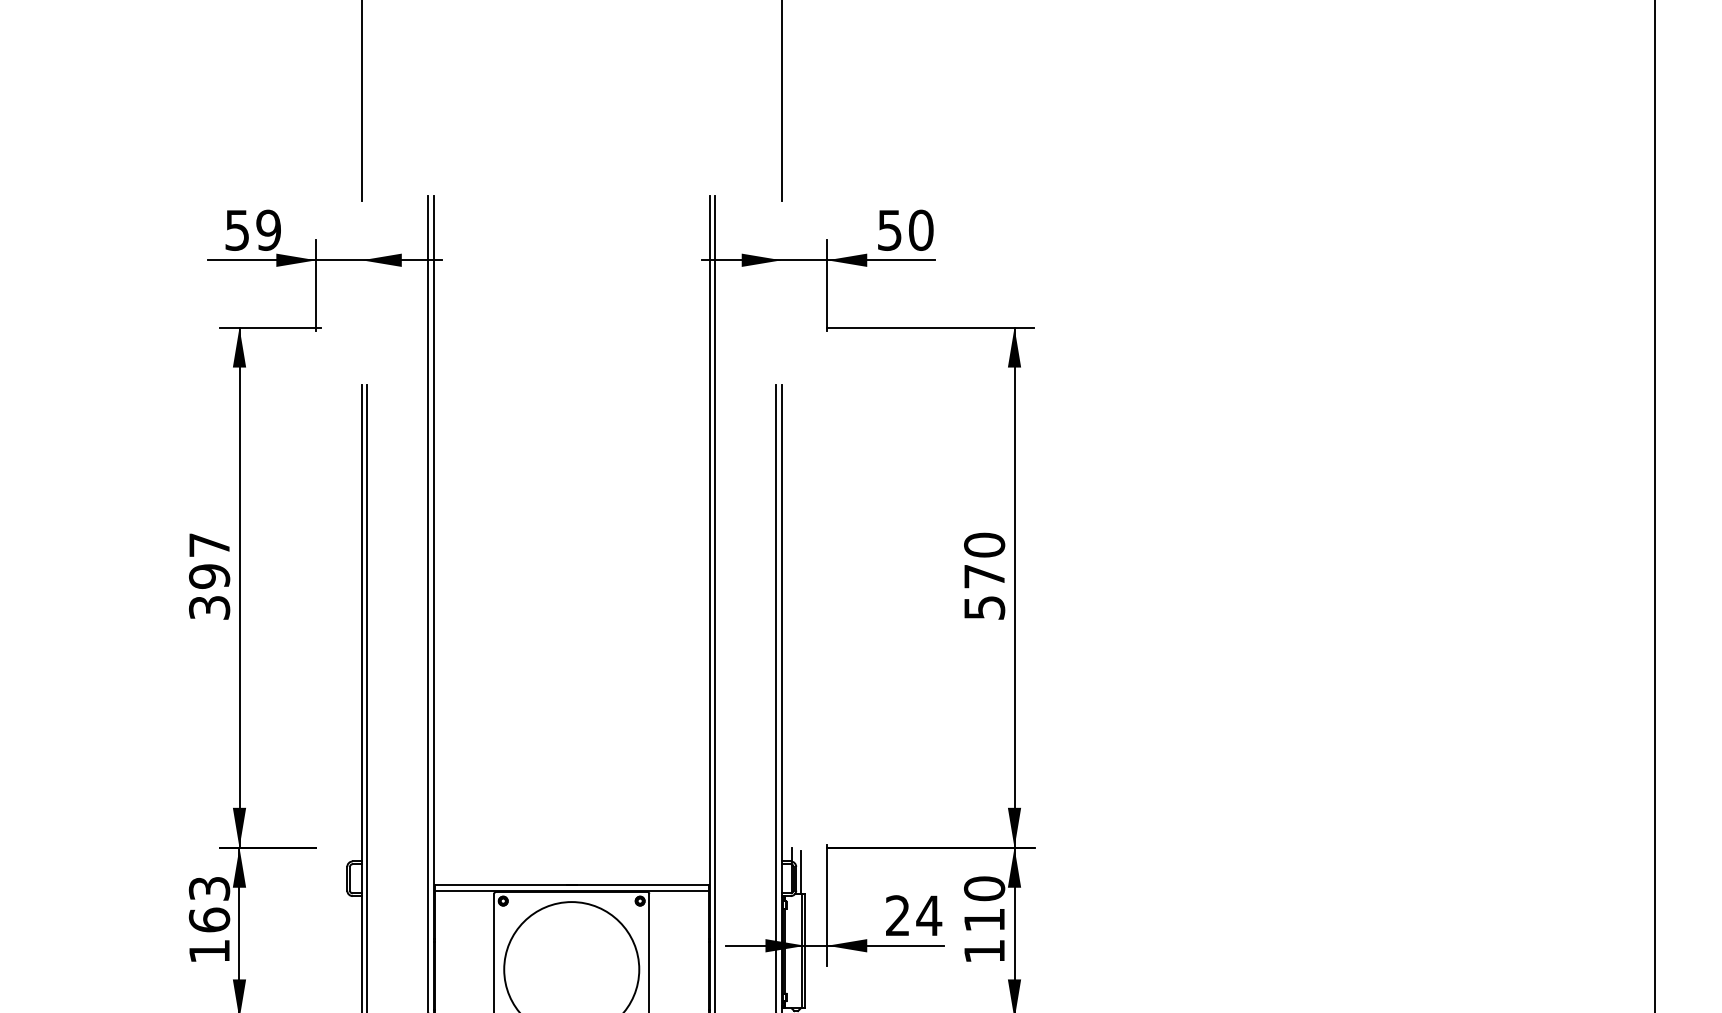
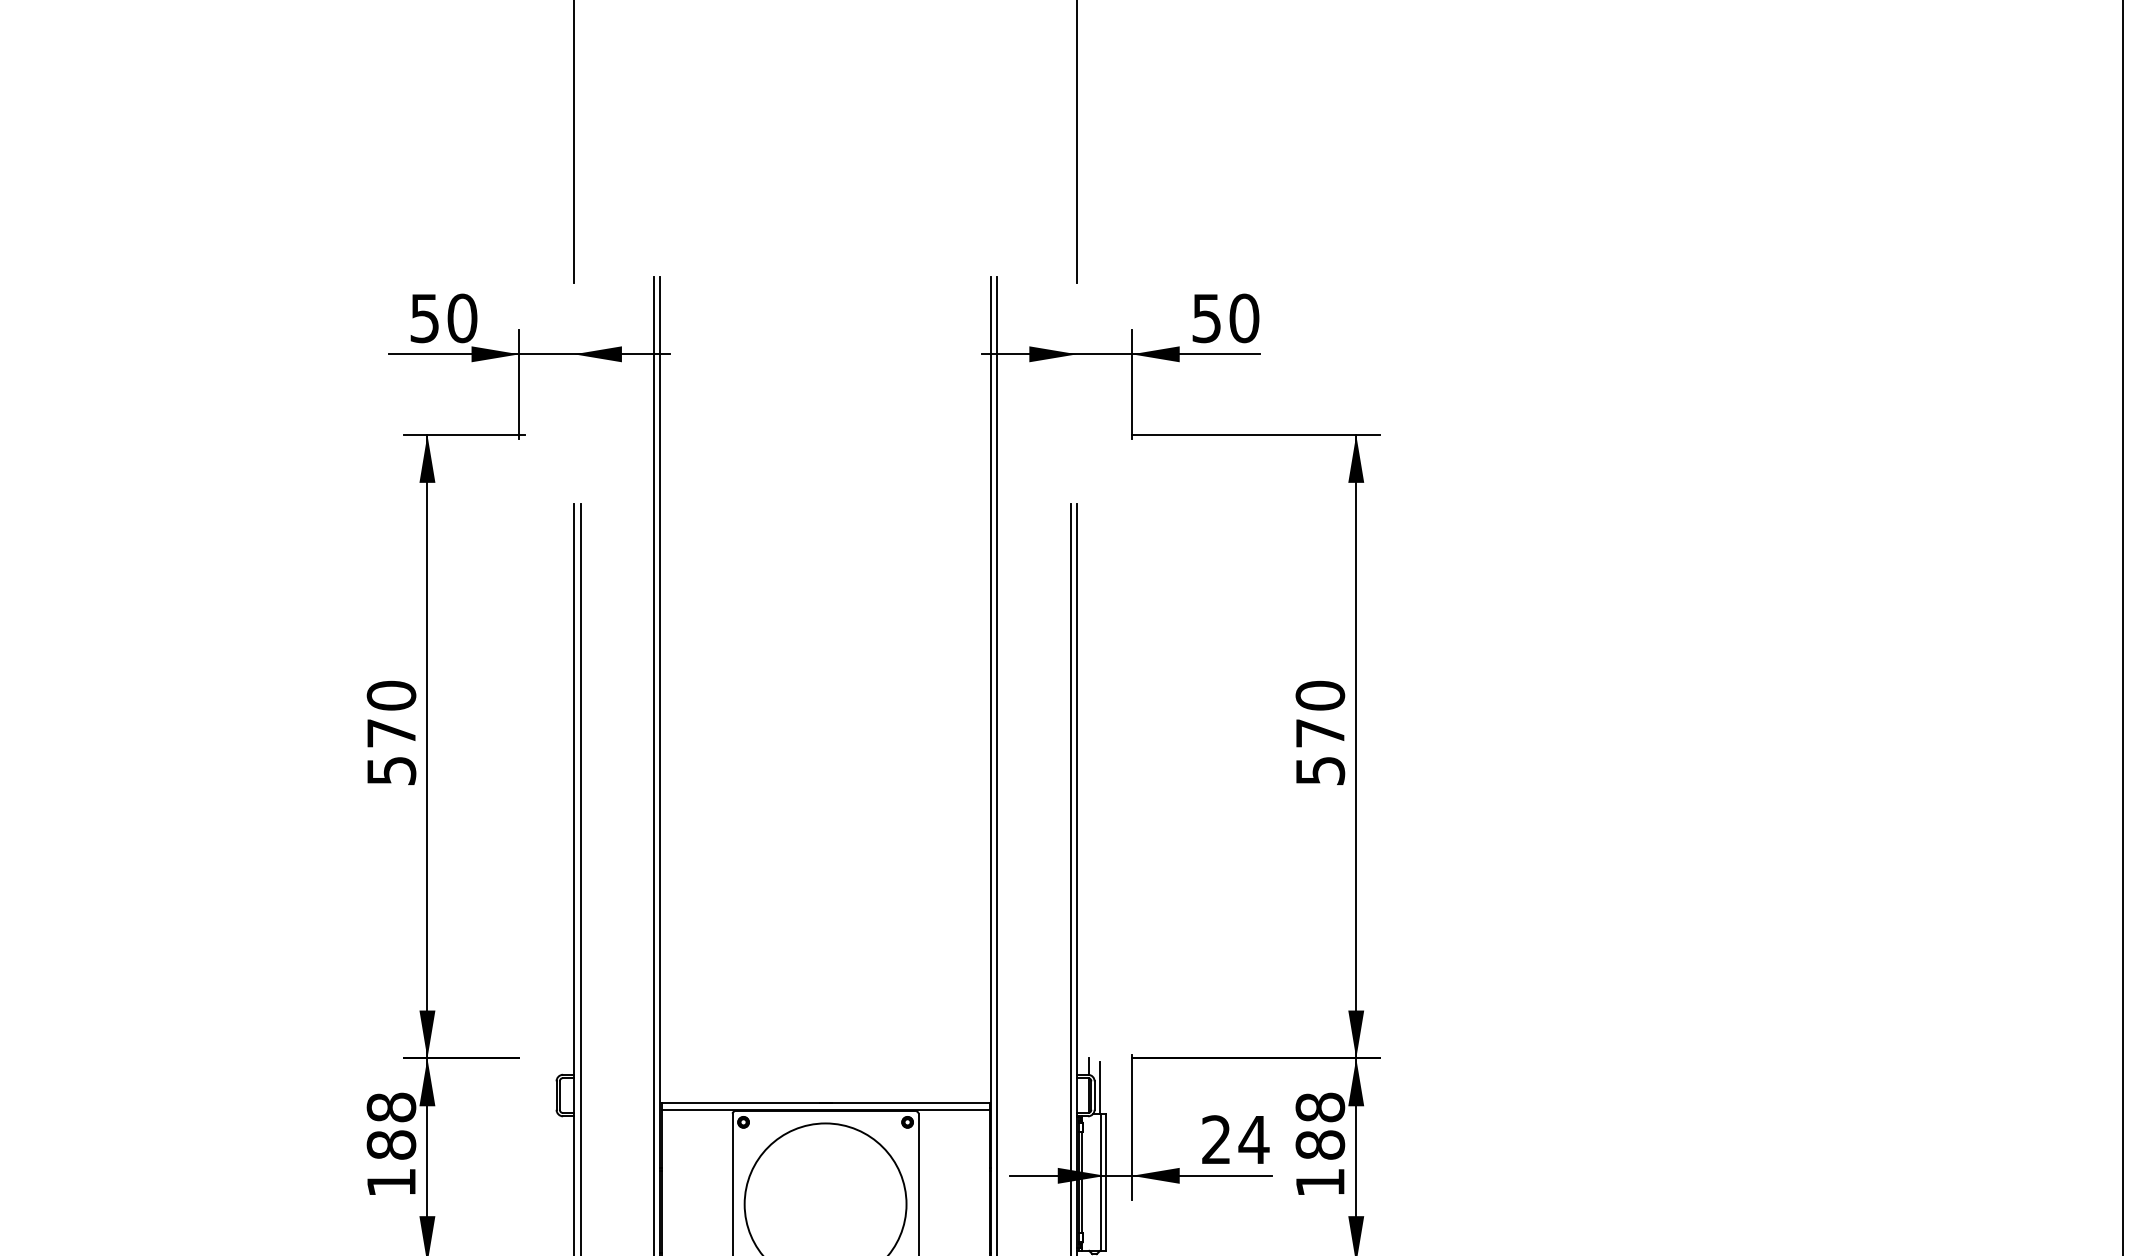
text: (268, 230) -> (462, 318), 59 -> 50
text: (209, 575) -> (391, 732), 397 -> 570
text: (209, 903) -> (391, 1125), 163 -> 188
text: (984, 903) -> (1320, 1125), 110 -> 188

